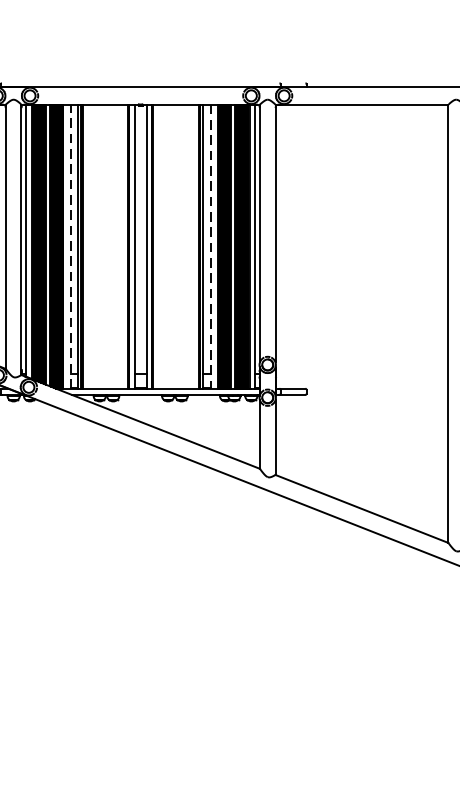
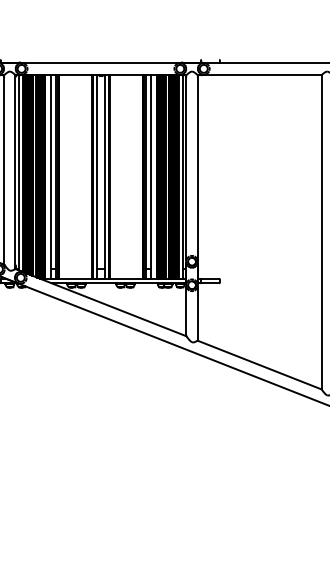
line: (70, 245) -> (50, 176), dashed -> solid
line: (211, 245) -> (151, 176), dashed -> solid

